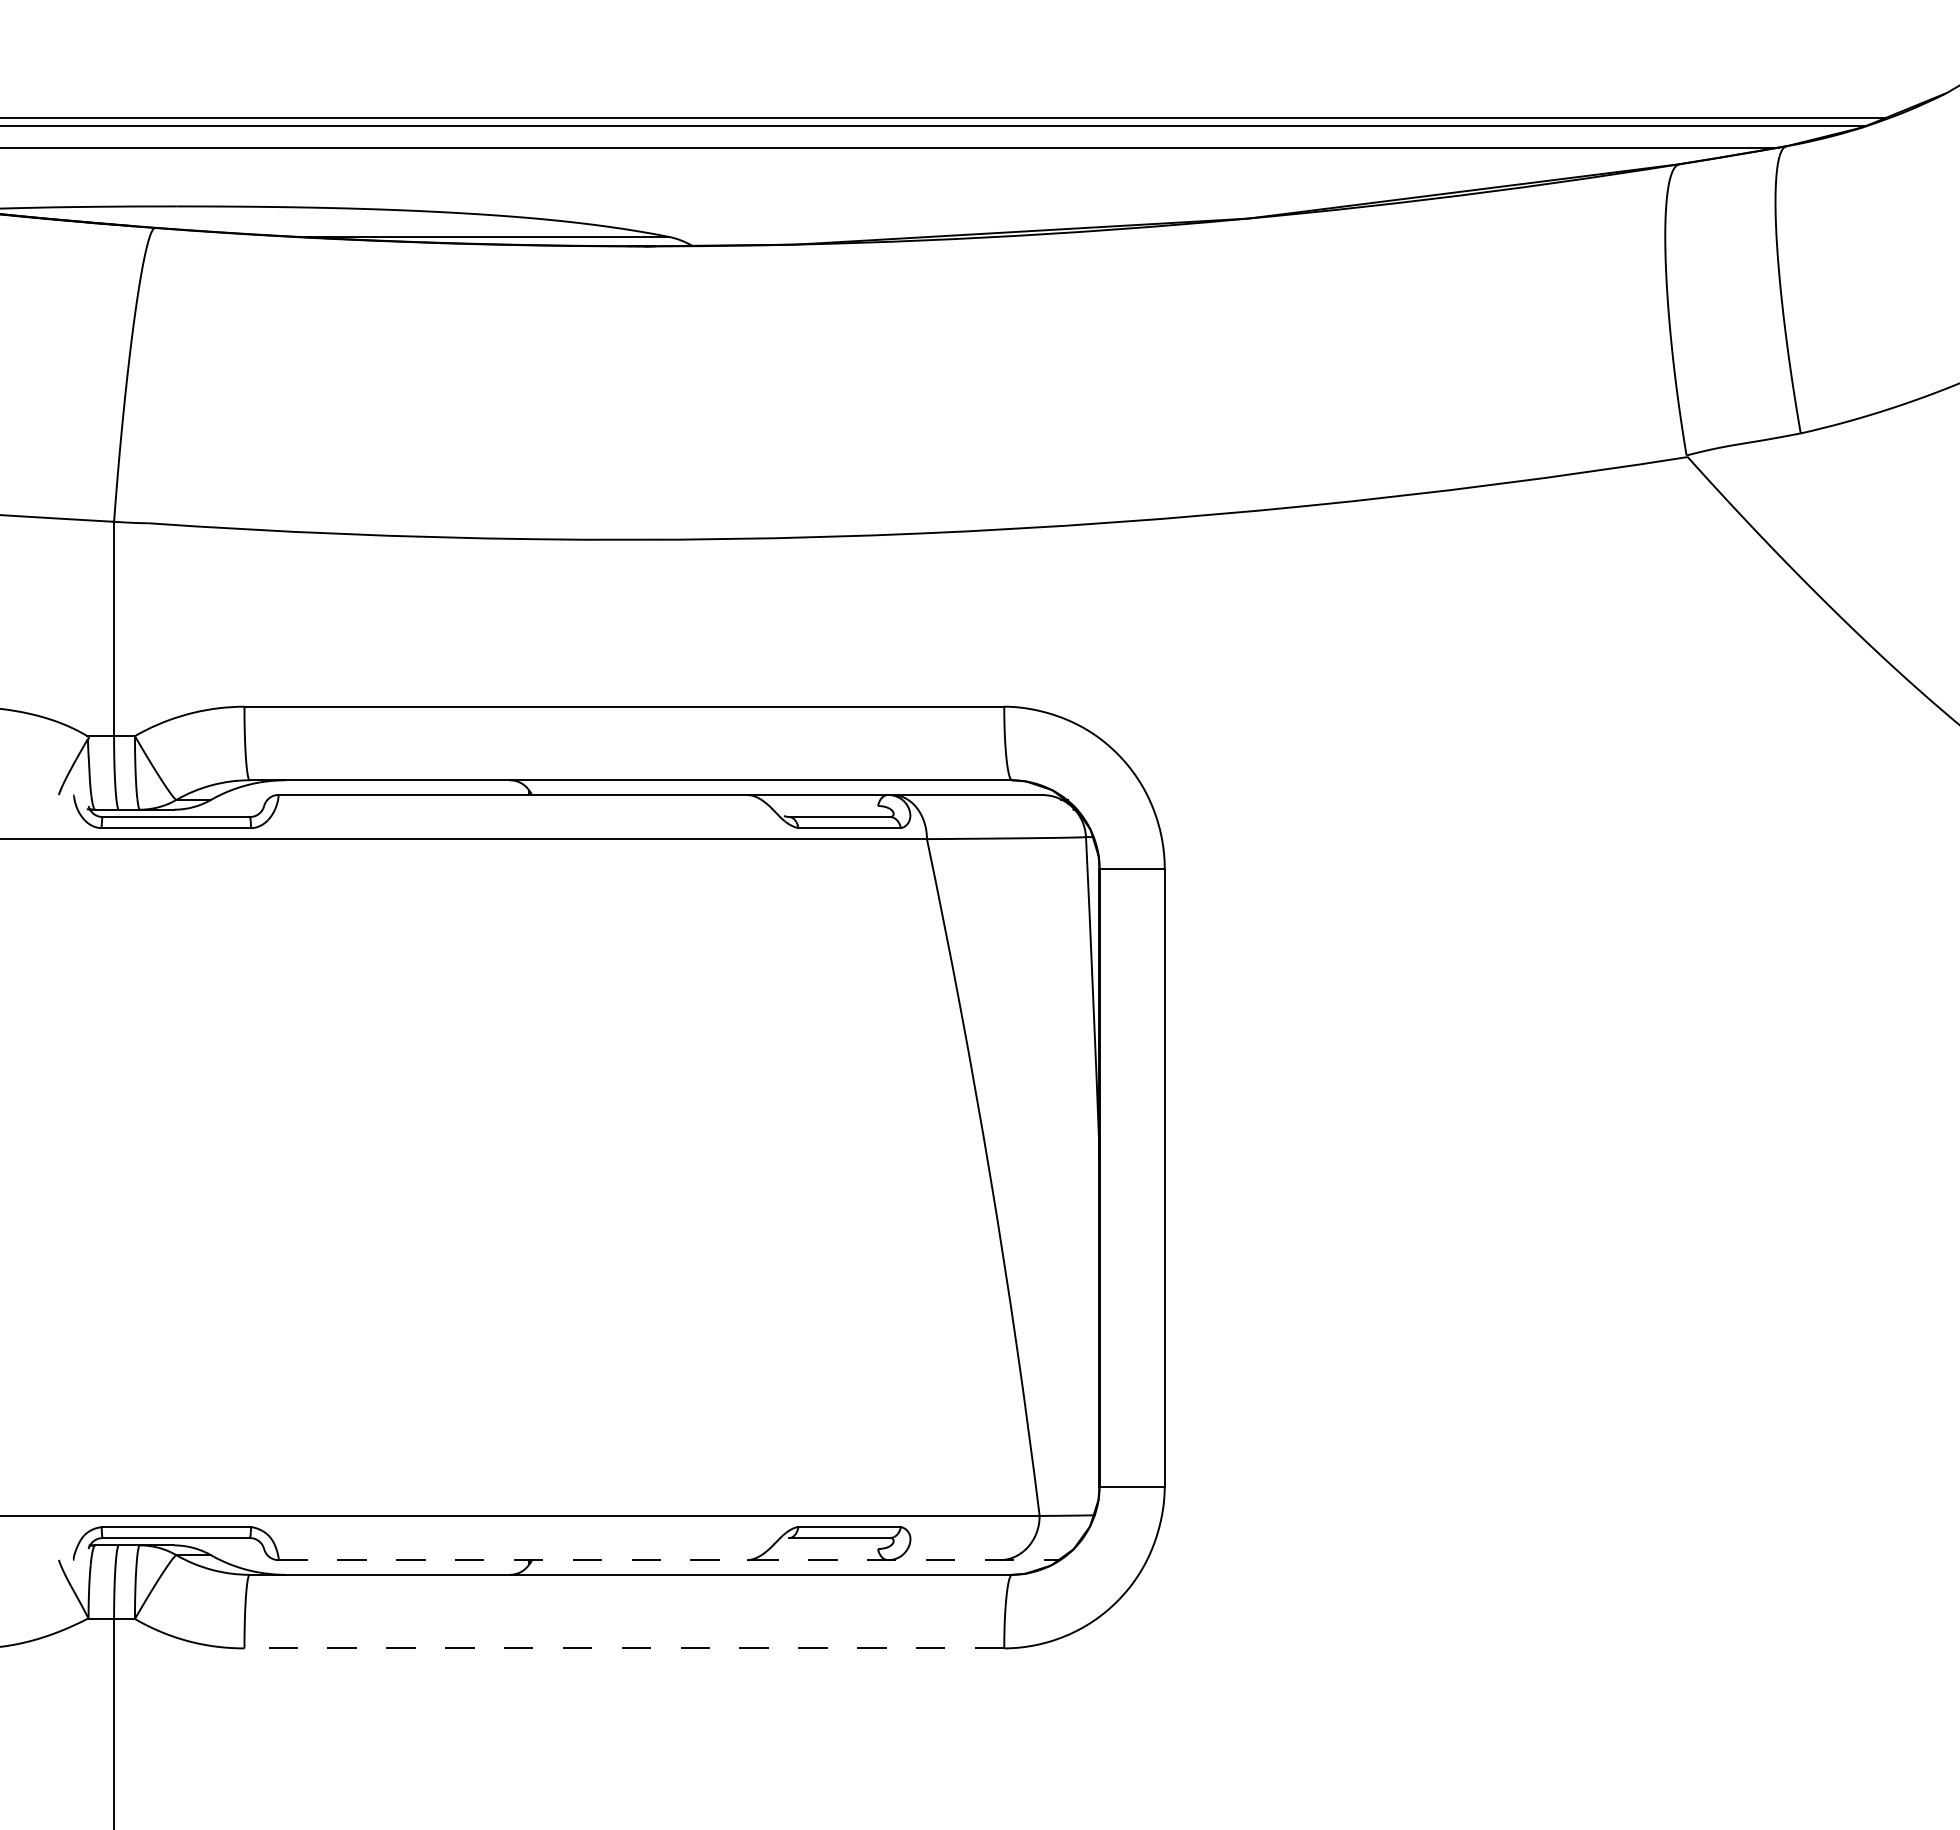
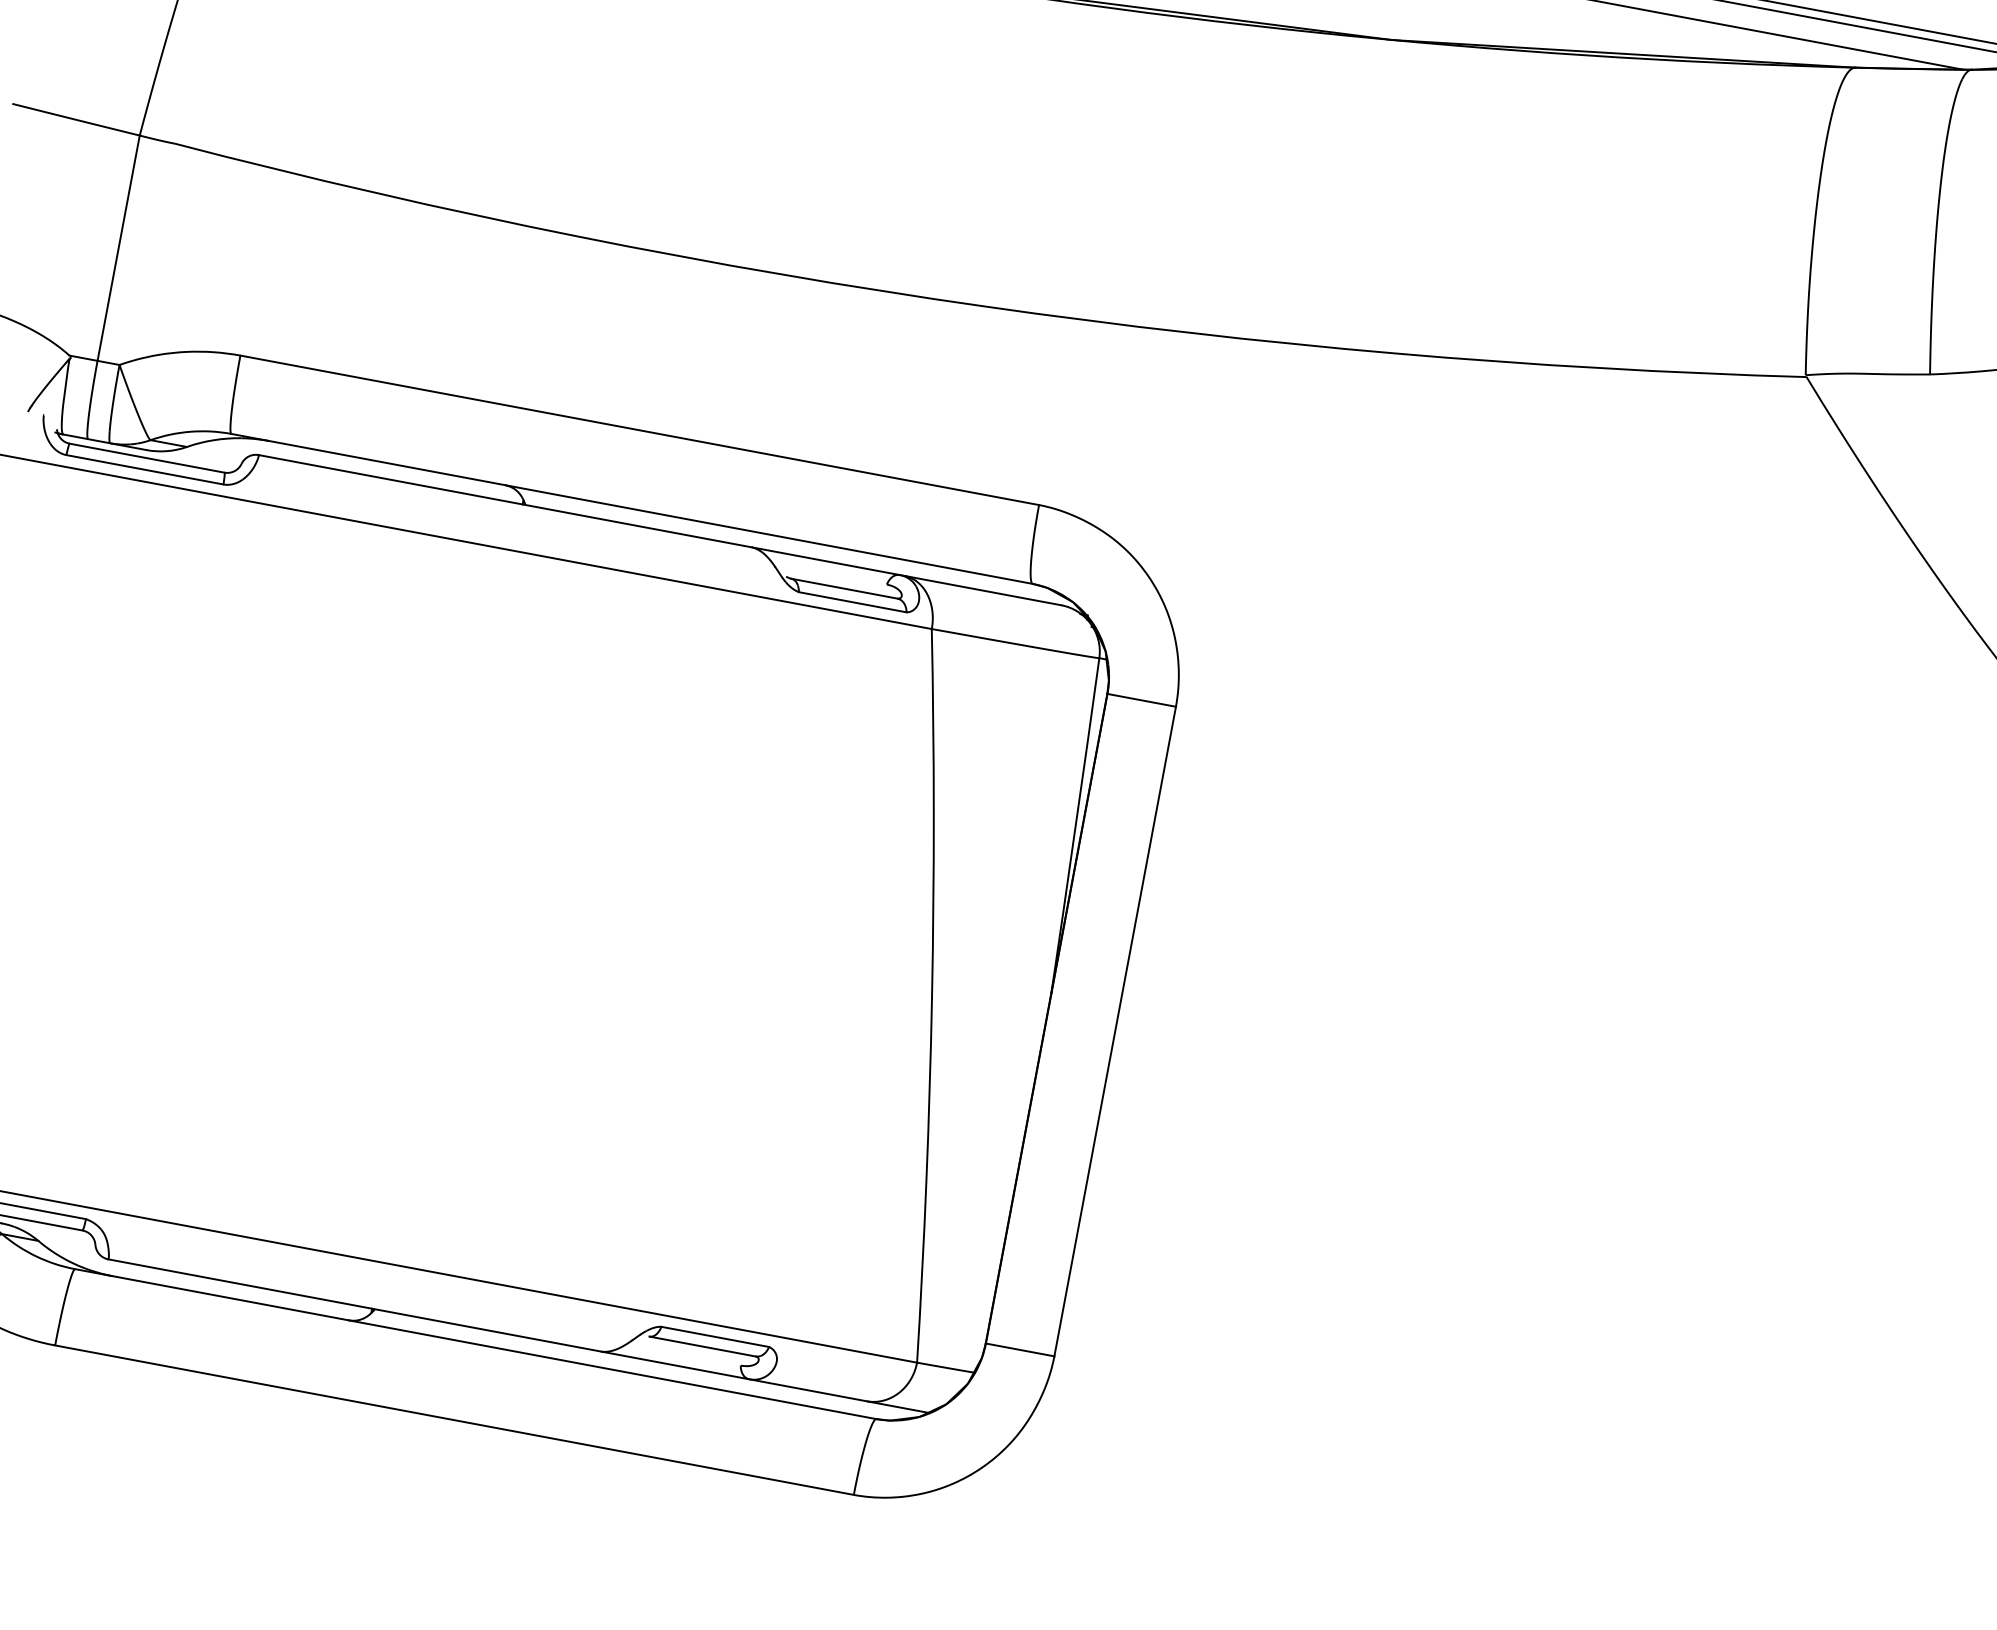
line: (669, 1560) -> (519, 1336), dashed -> solid
line: (624, 1648) -> (454, 1420), dashed -> solid

